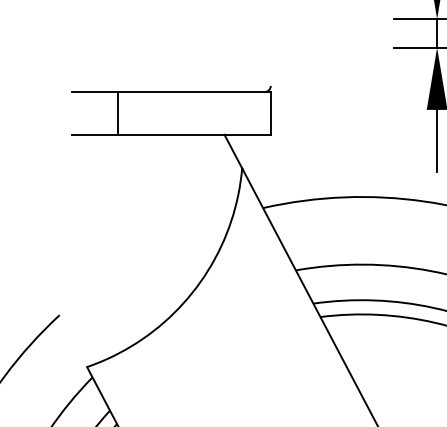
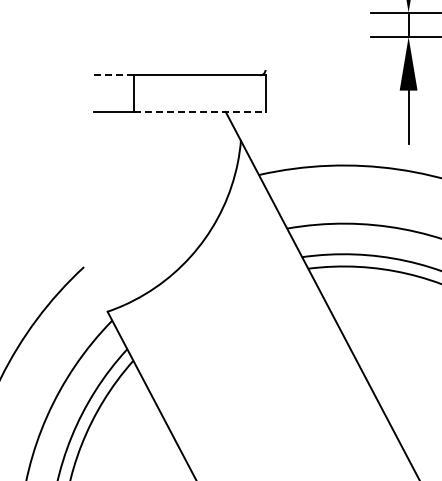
line: (95, 92) -> (114, 75), solid -> dashed
line: (193, 135) -> (199, 112), solid -> dashed

